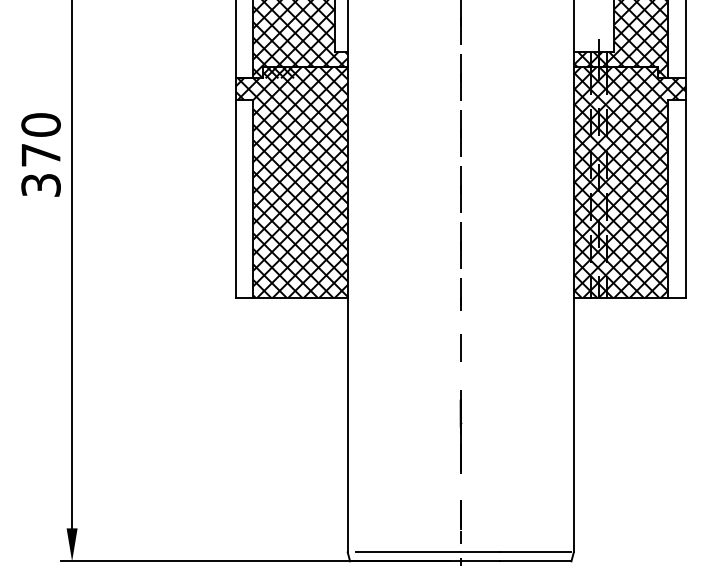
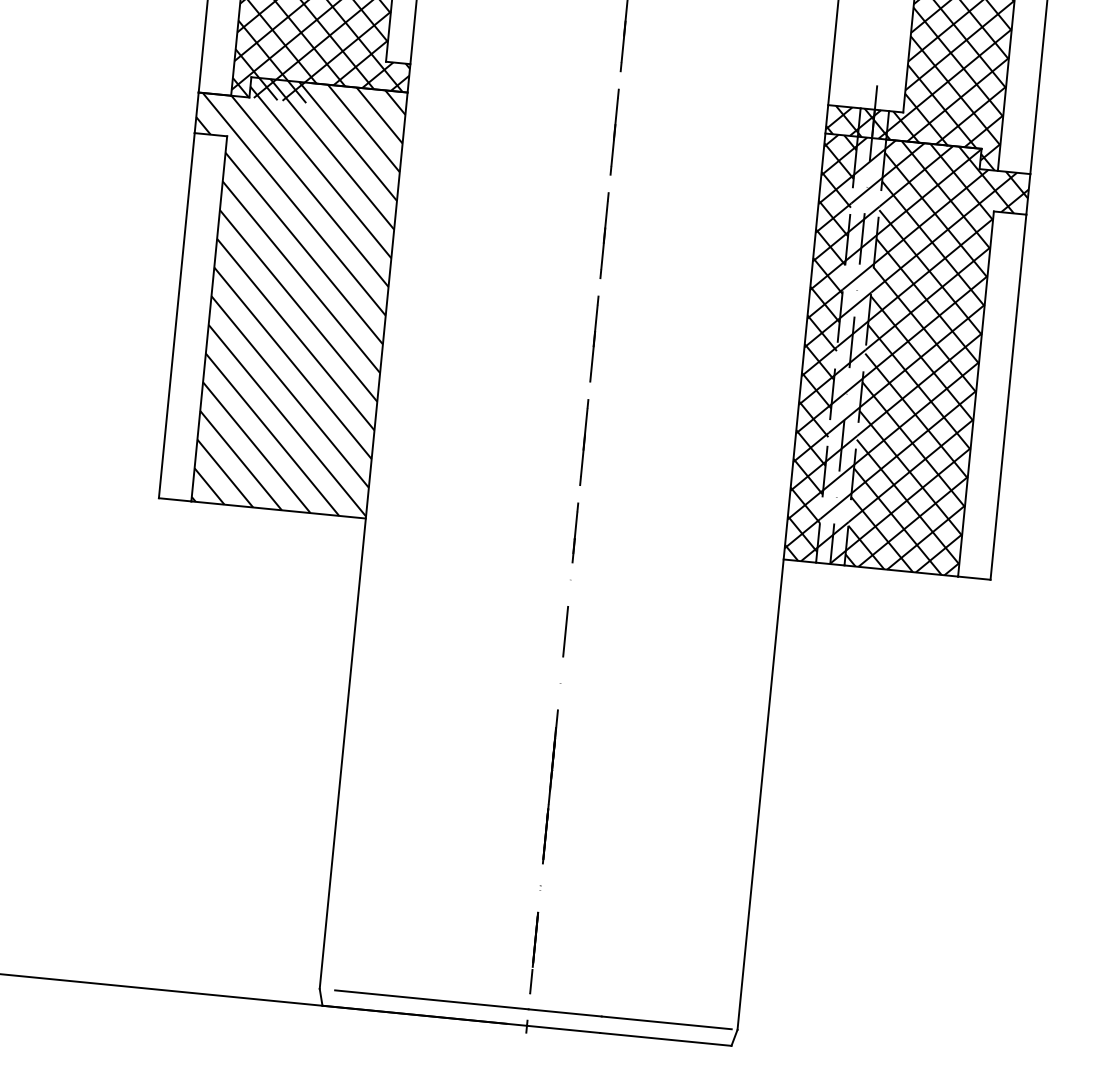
hatch: (291, 182) -> (282, 295), removed
hatch: (598, 182) -> (850, 350), removed

